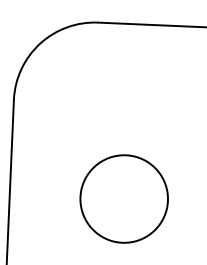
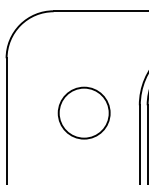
circle: (123, 197) -> (83, 112), moved

